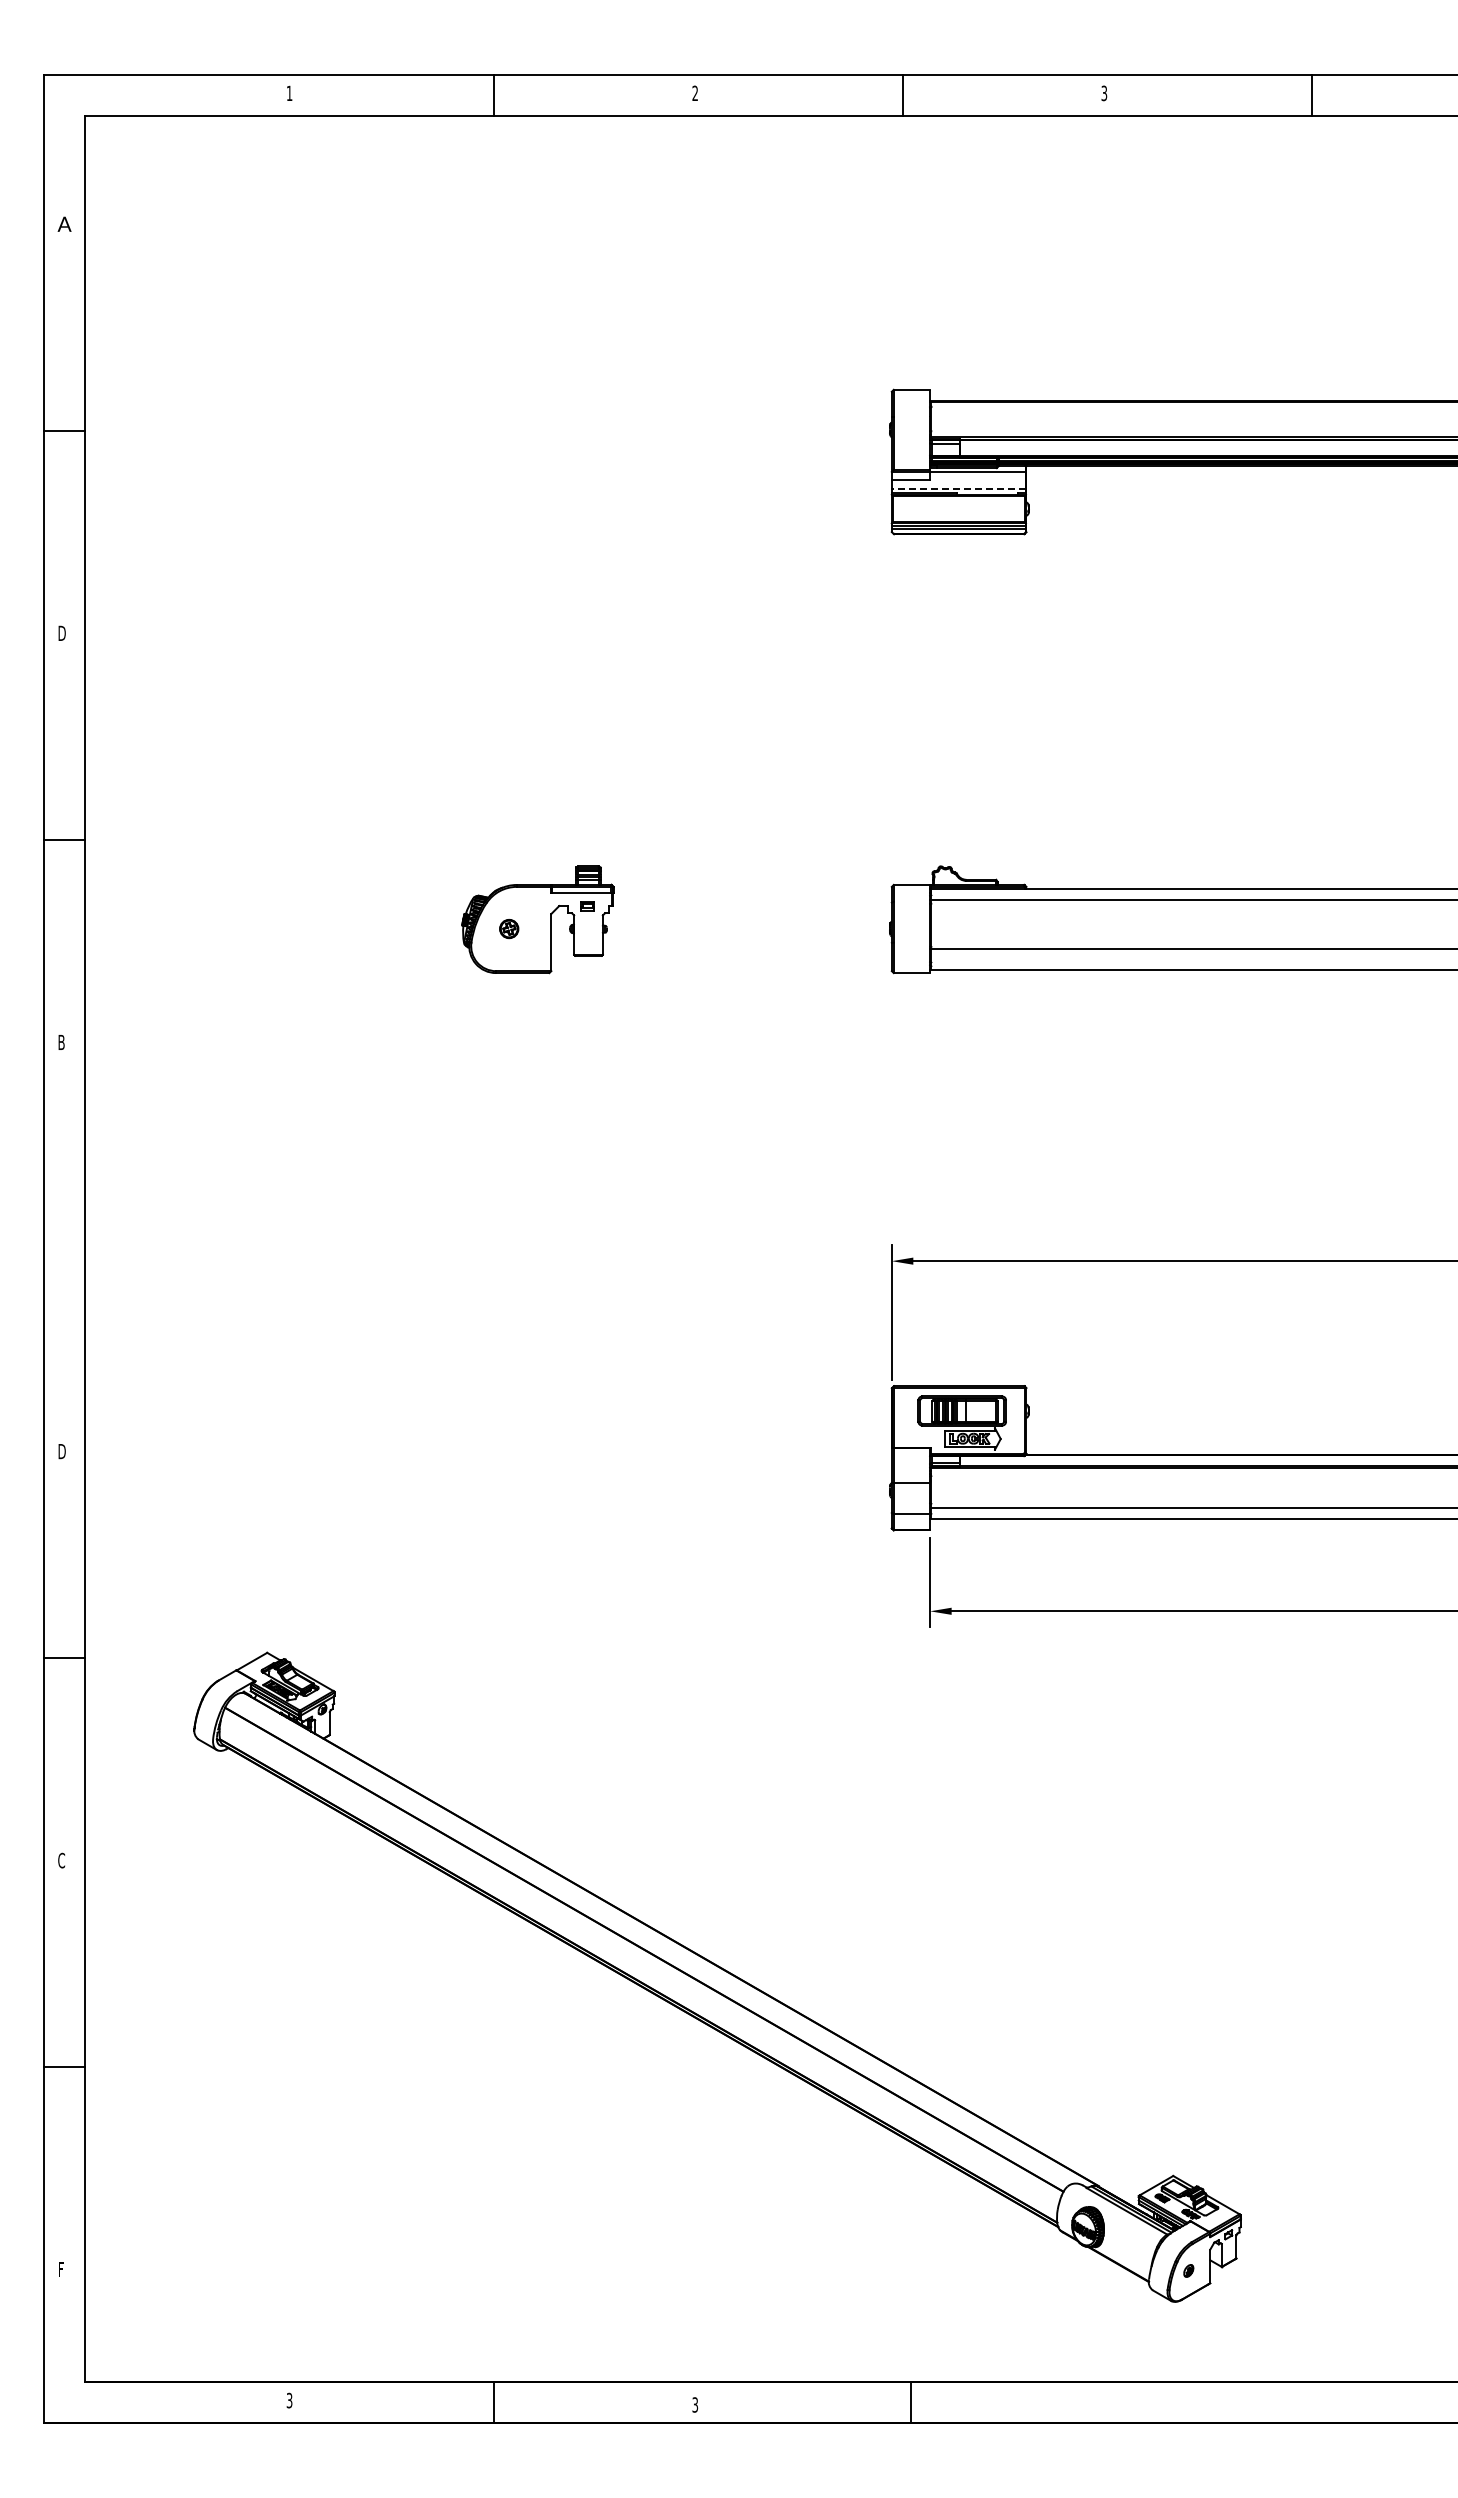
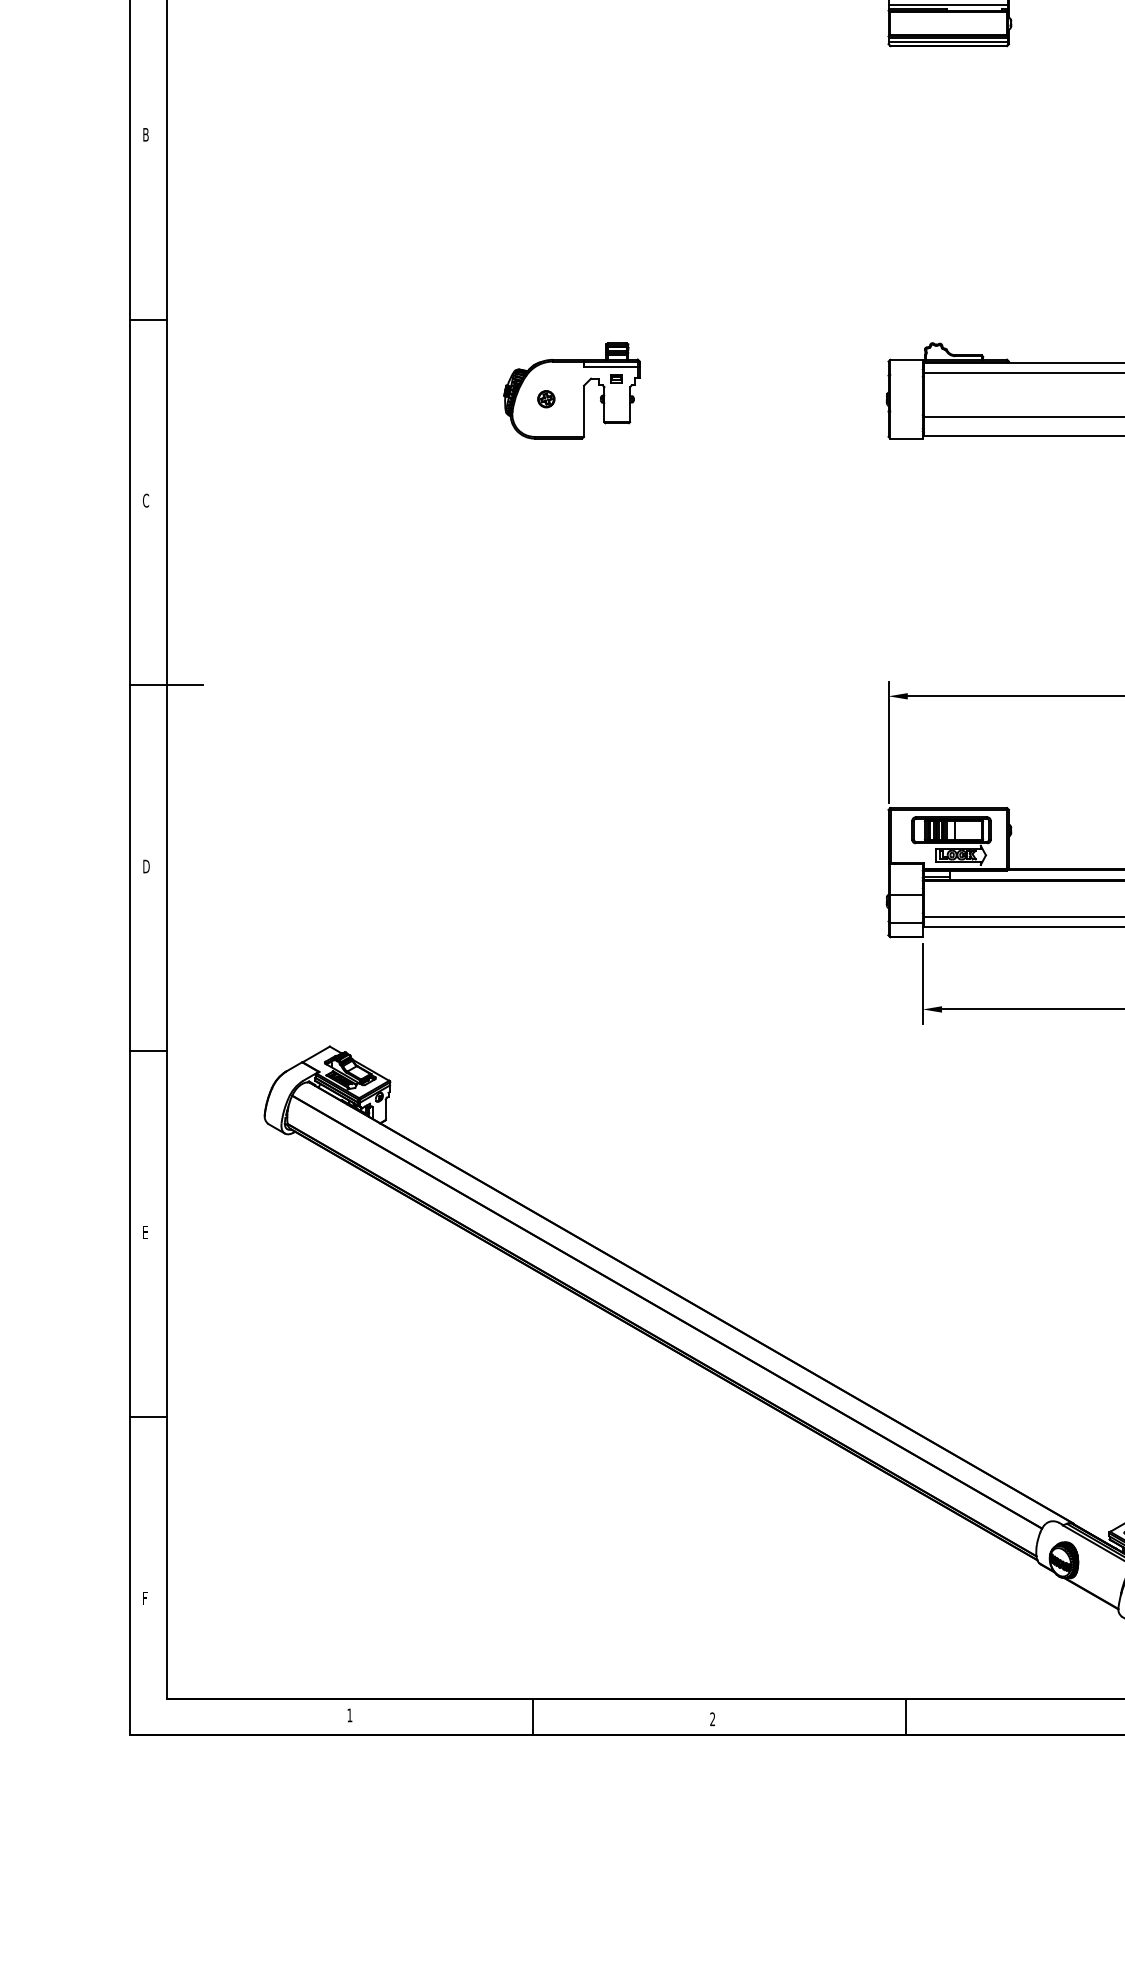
line: (958, 488) -> (948, 5), dashed -> solid
text: (62, 633) -> (146, 134), D -> B
text: (61, 1042) -> (145, 500), B -> C
line: (84, 1249) -> (166, 685), added
text: (61, 1860) -> (145, 1232), C -> E
text: (289, 2400) -> (349, 1715), 3 -> 1
text: (695, 2404) -> (712, 1718), 3 -> 2

